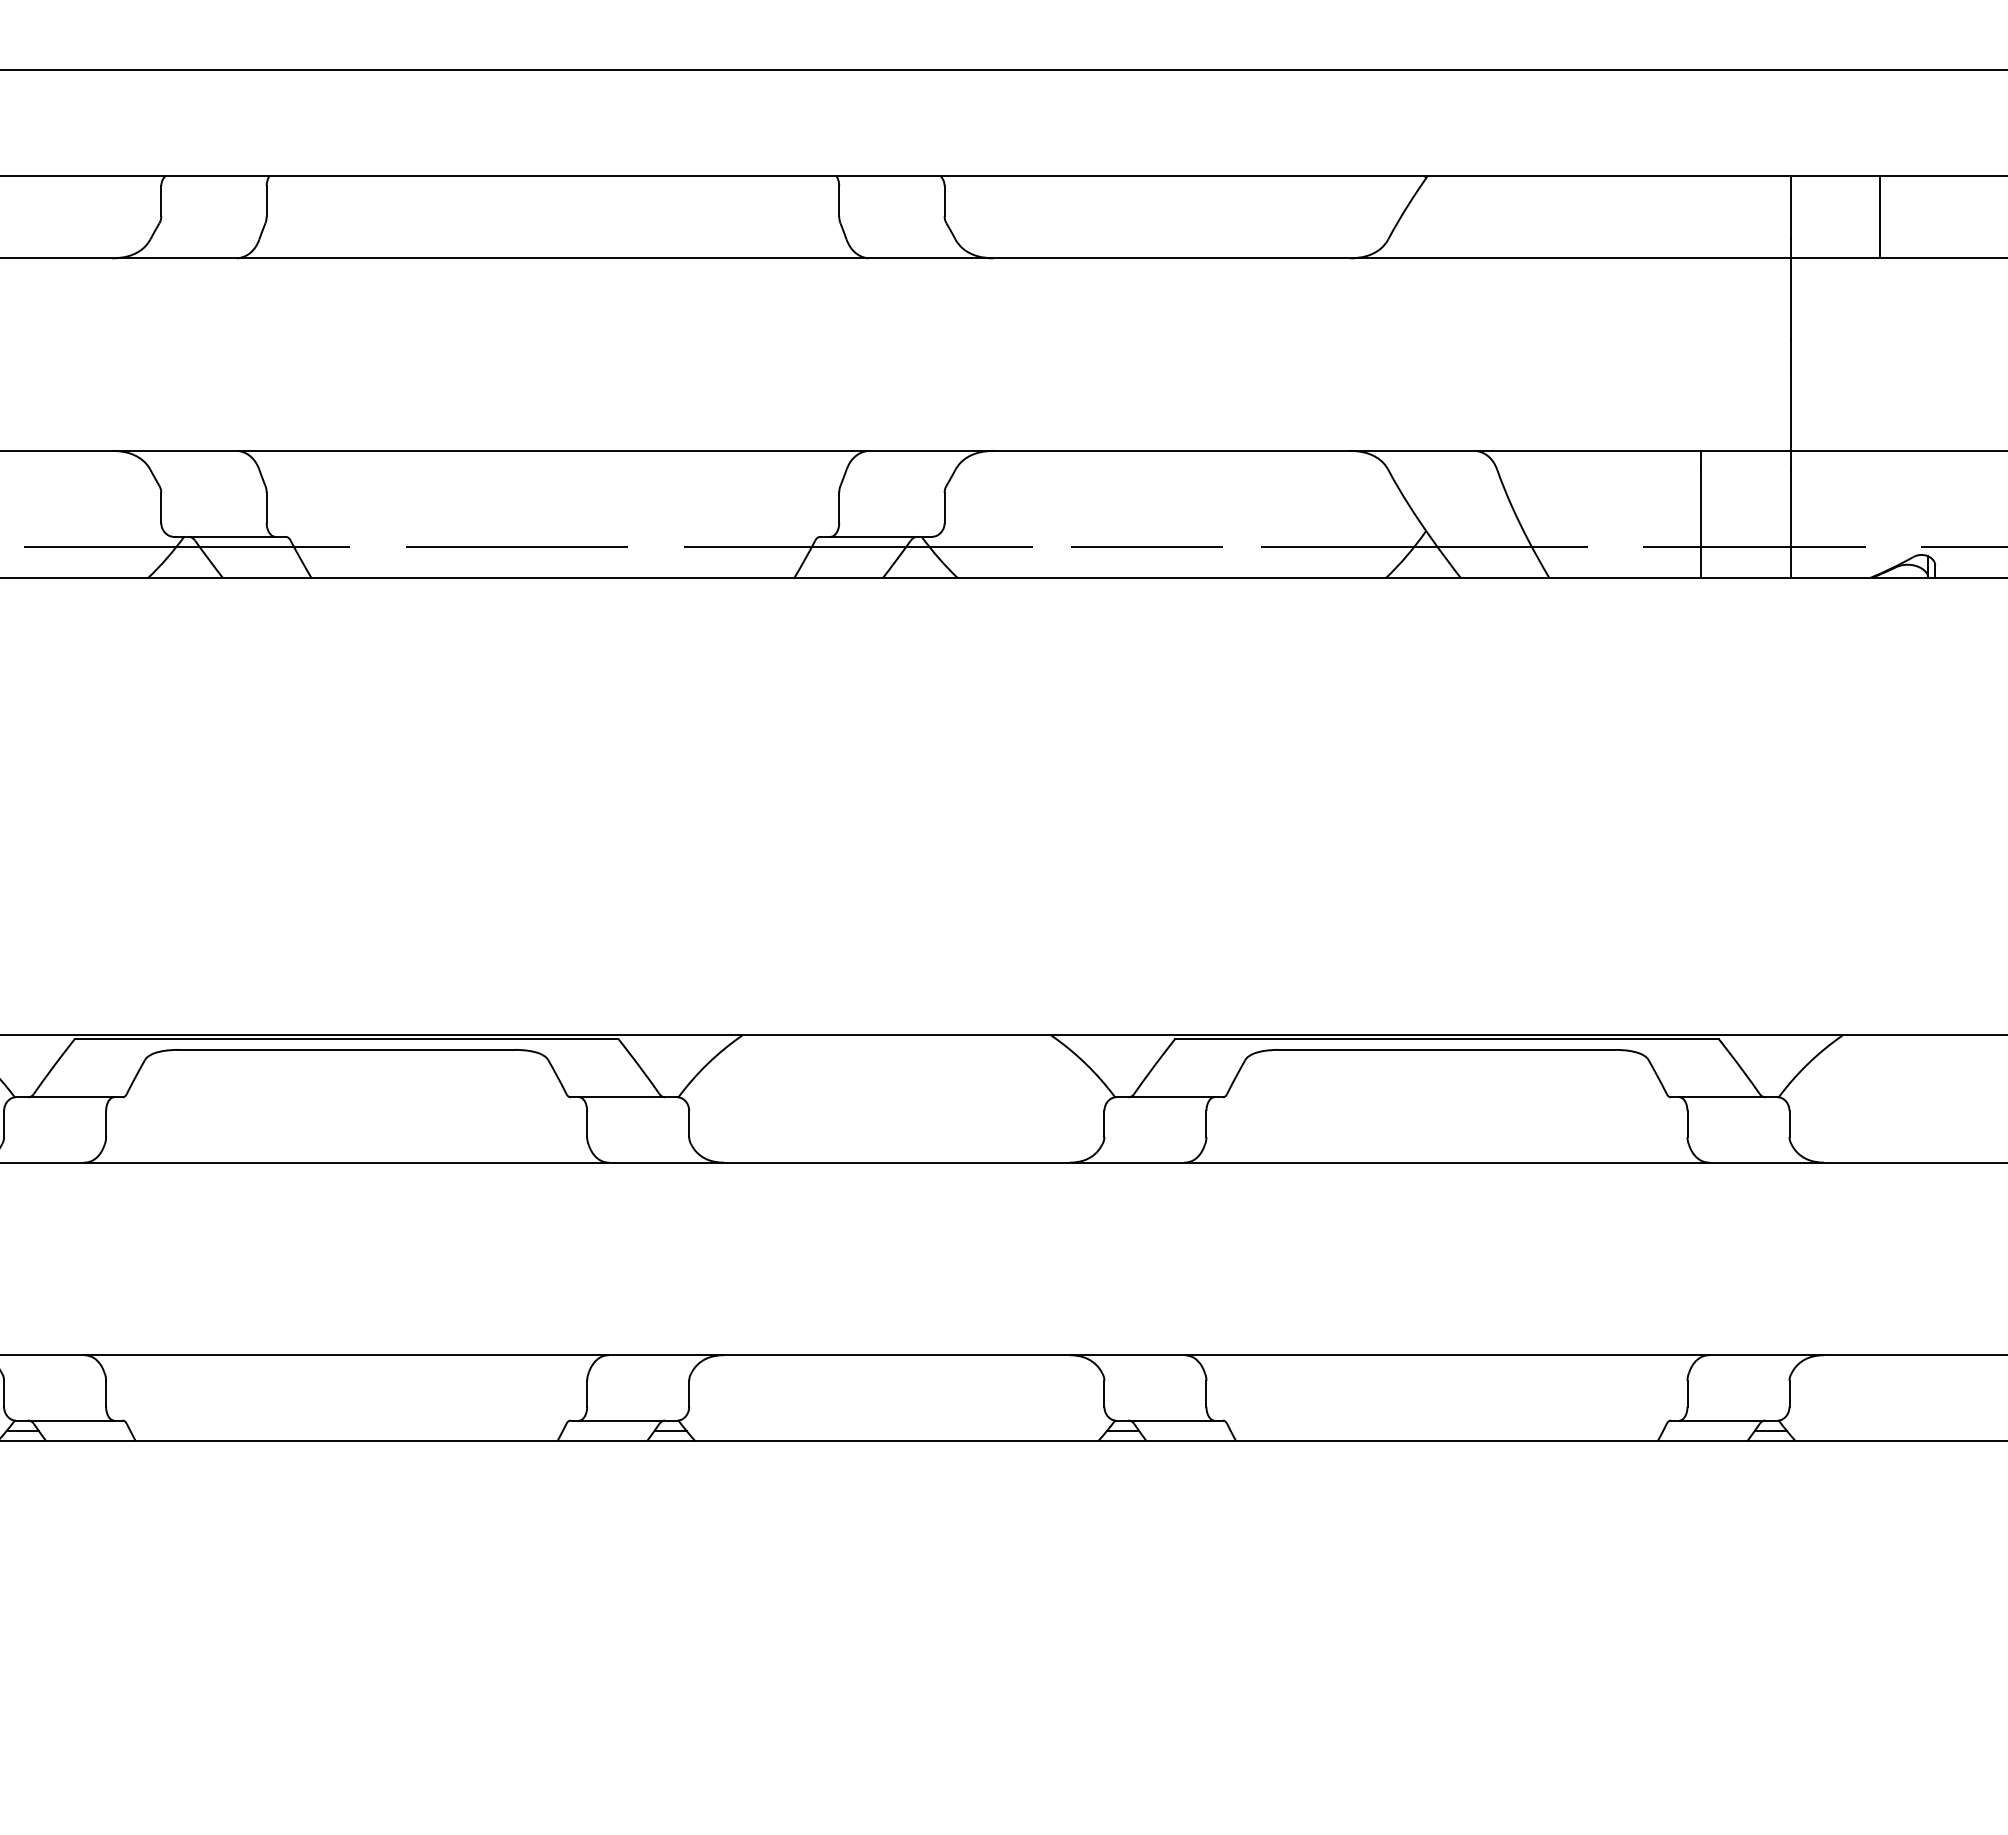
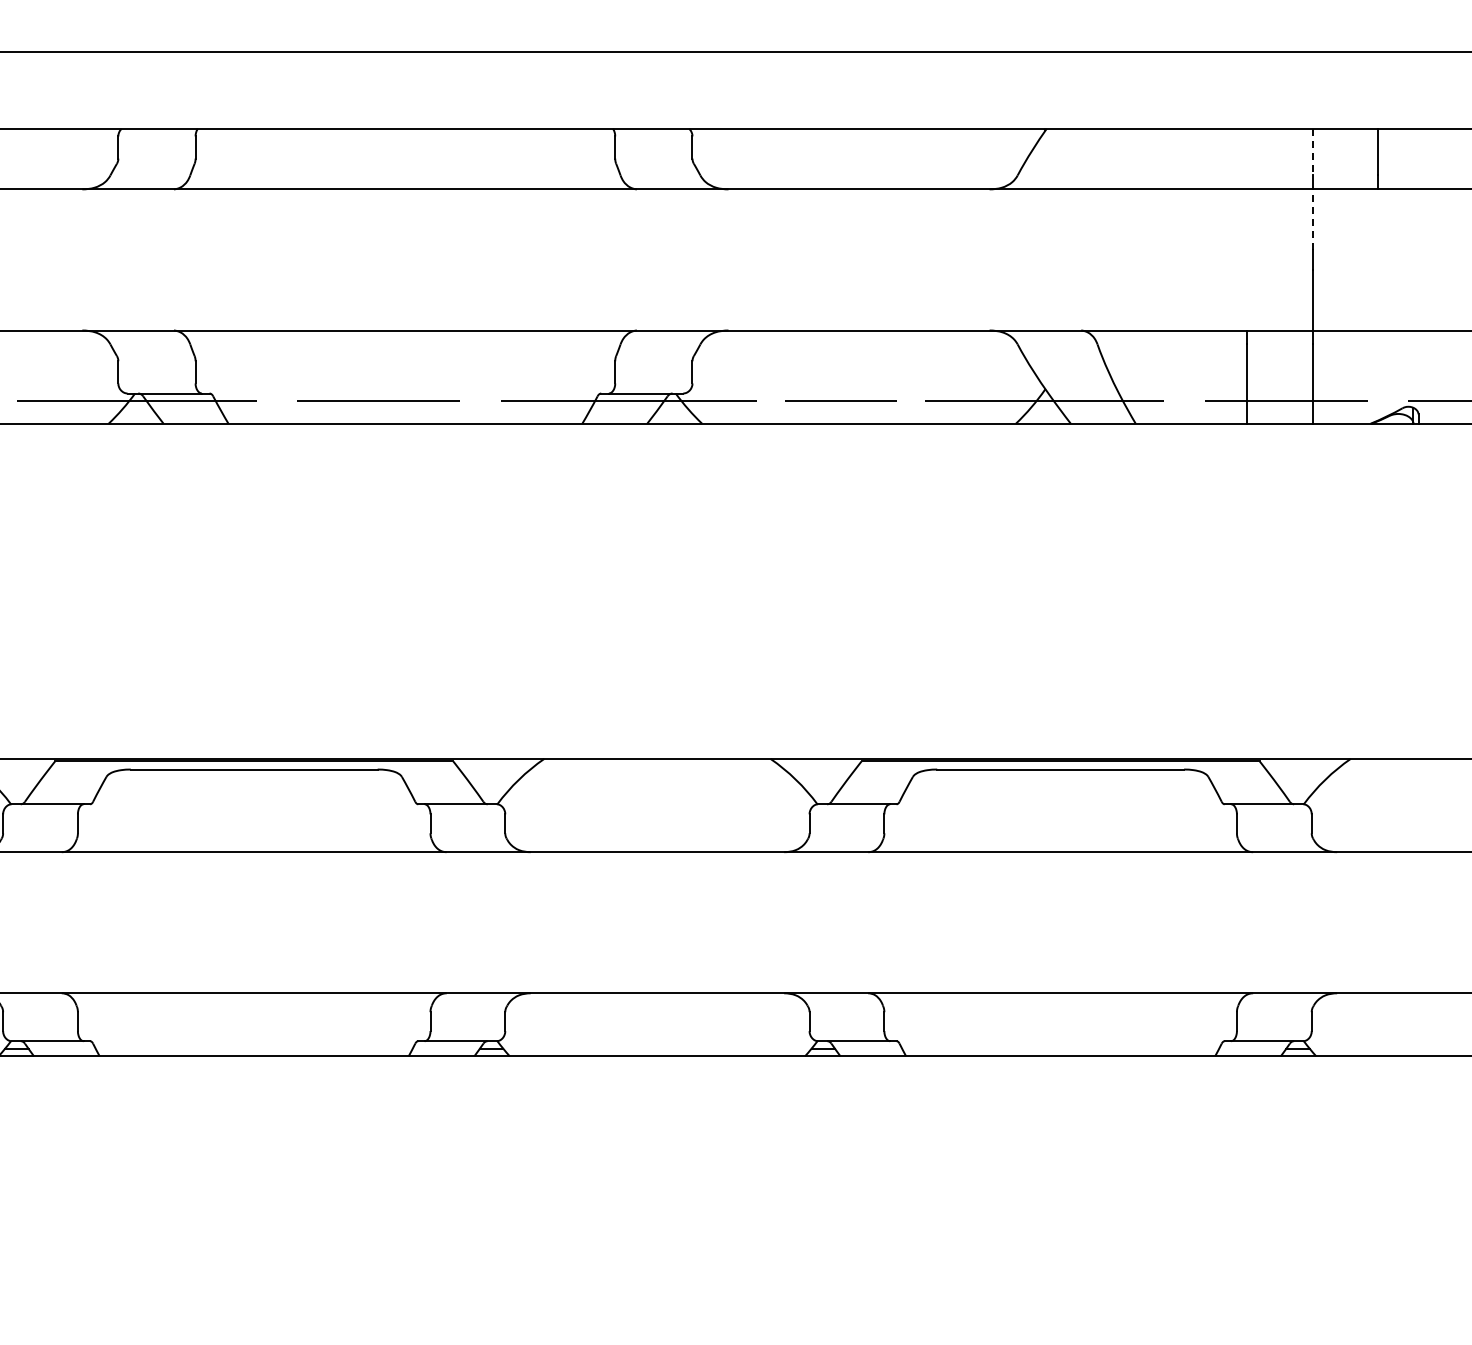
line: (1790, 208) -> (1312, 152), solid -> dashed
line: (1790, 299) -> (1312, 219), solid -> dashed

